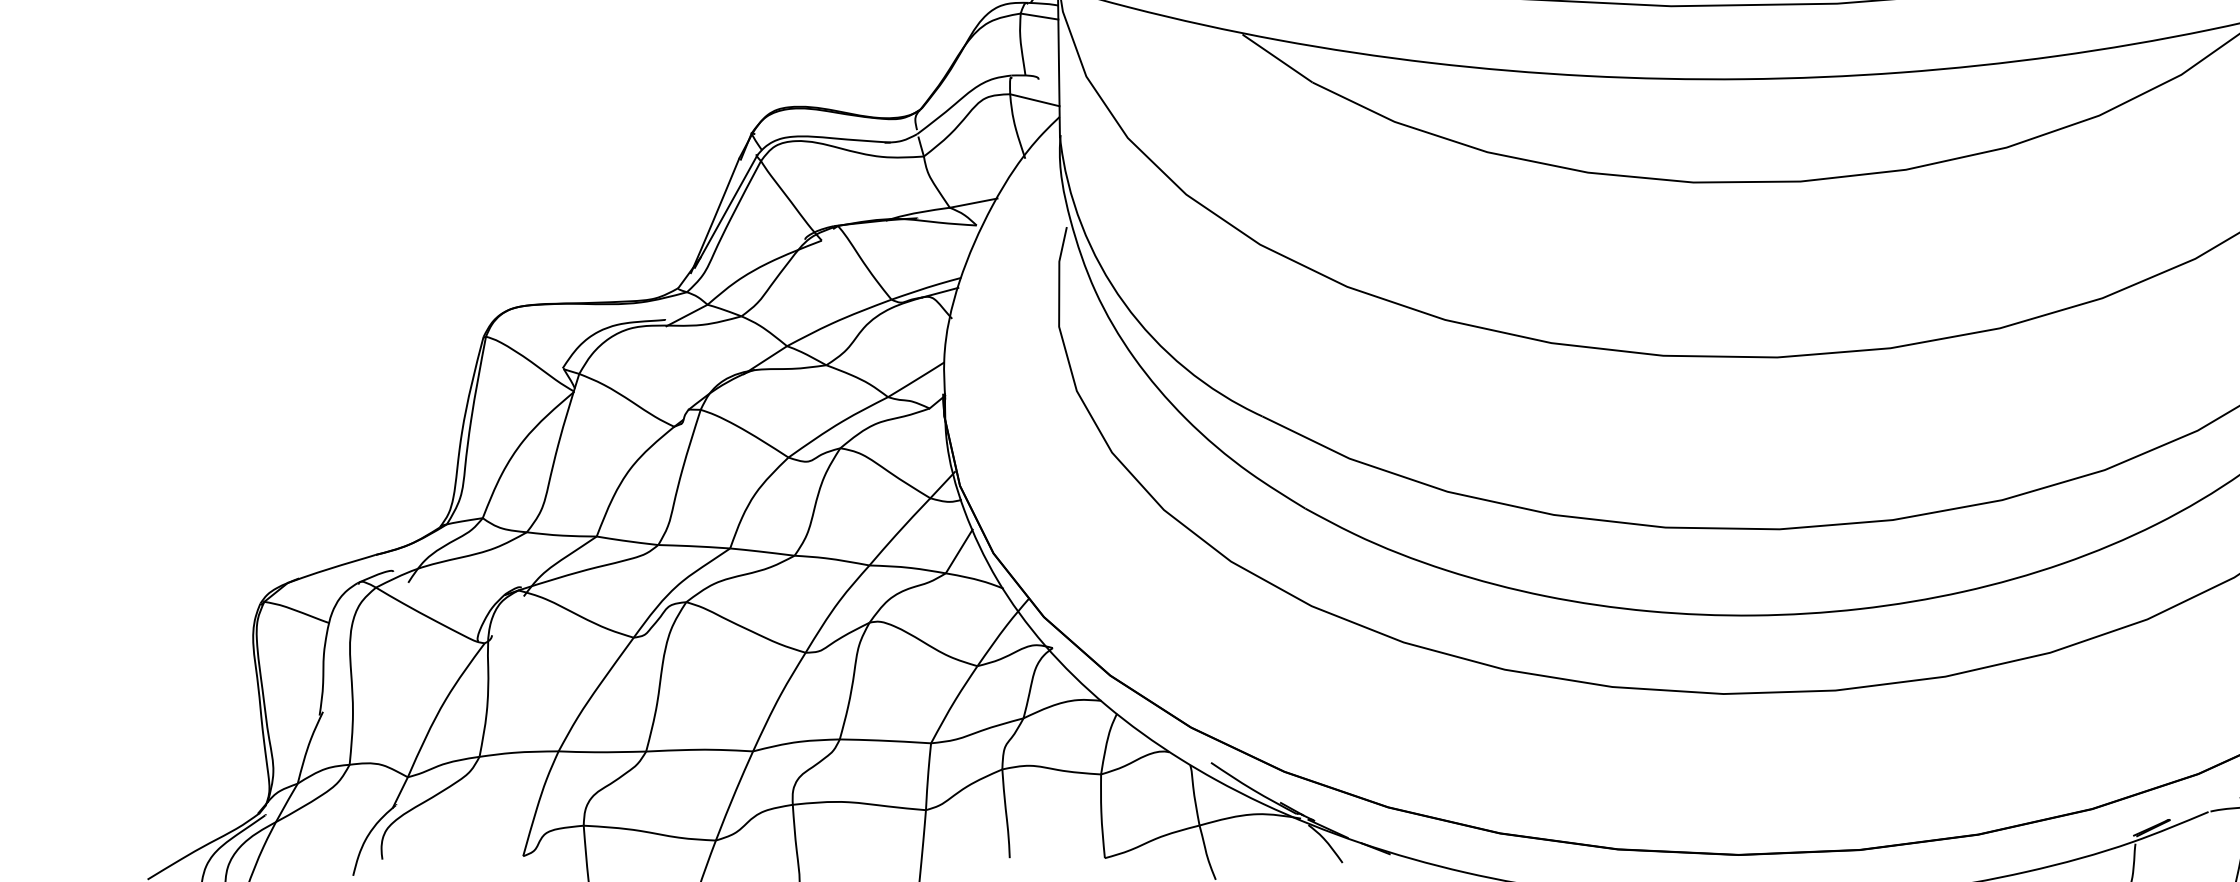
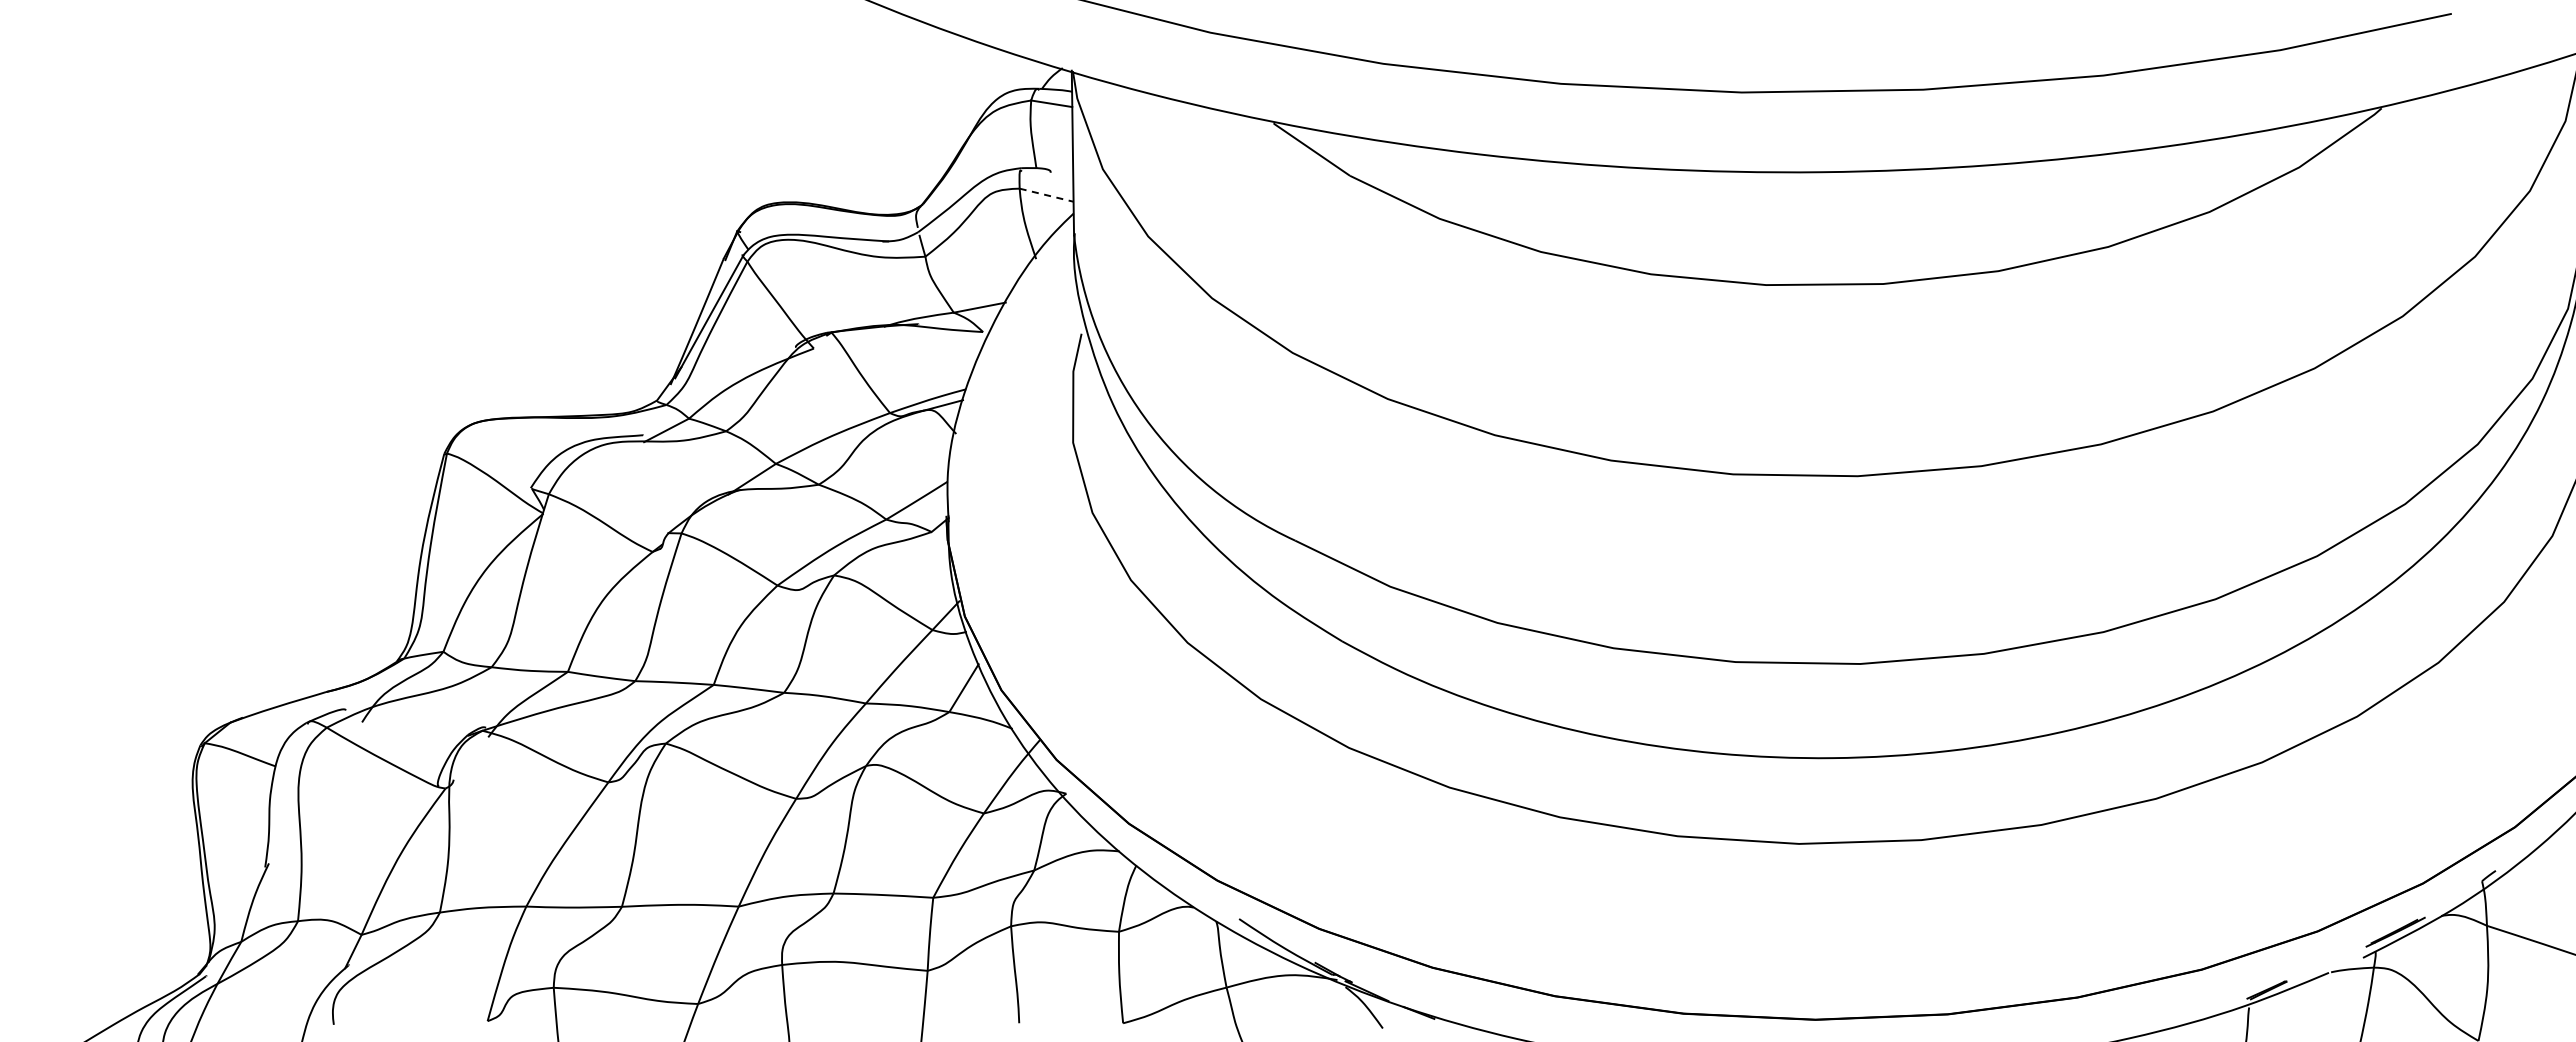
line: (1034, 100) -> (1046, 195), solid -> dashed

